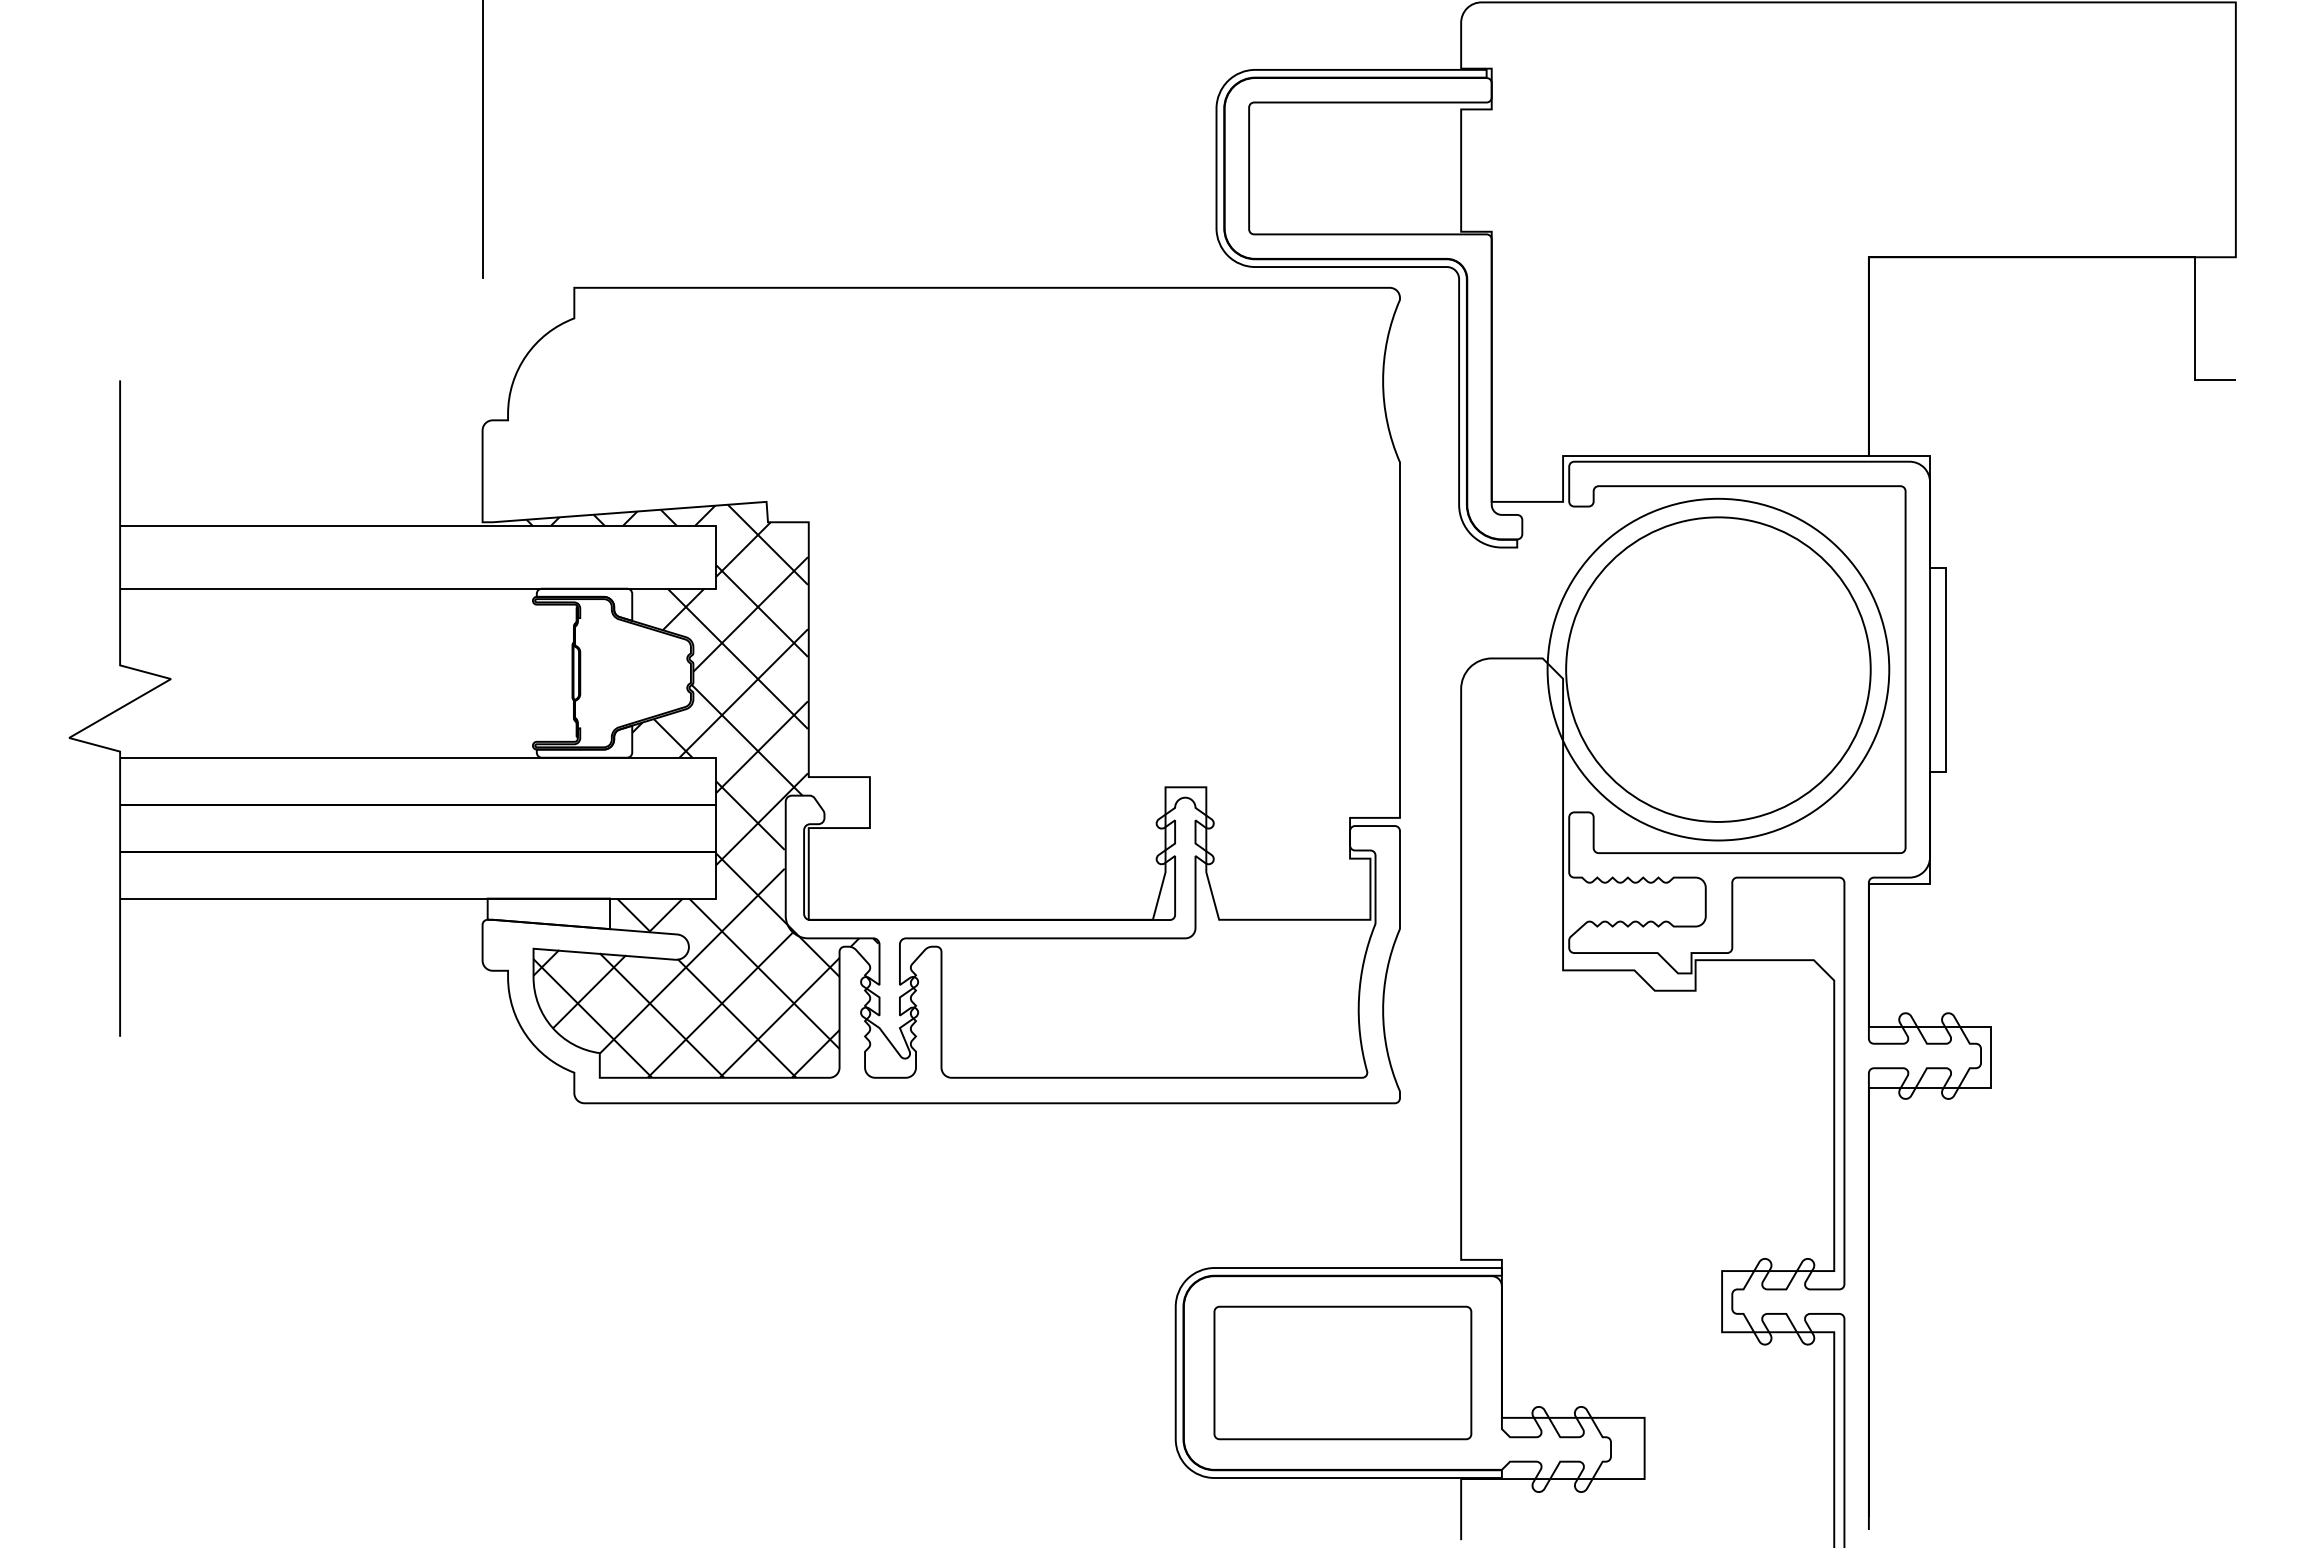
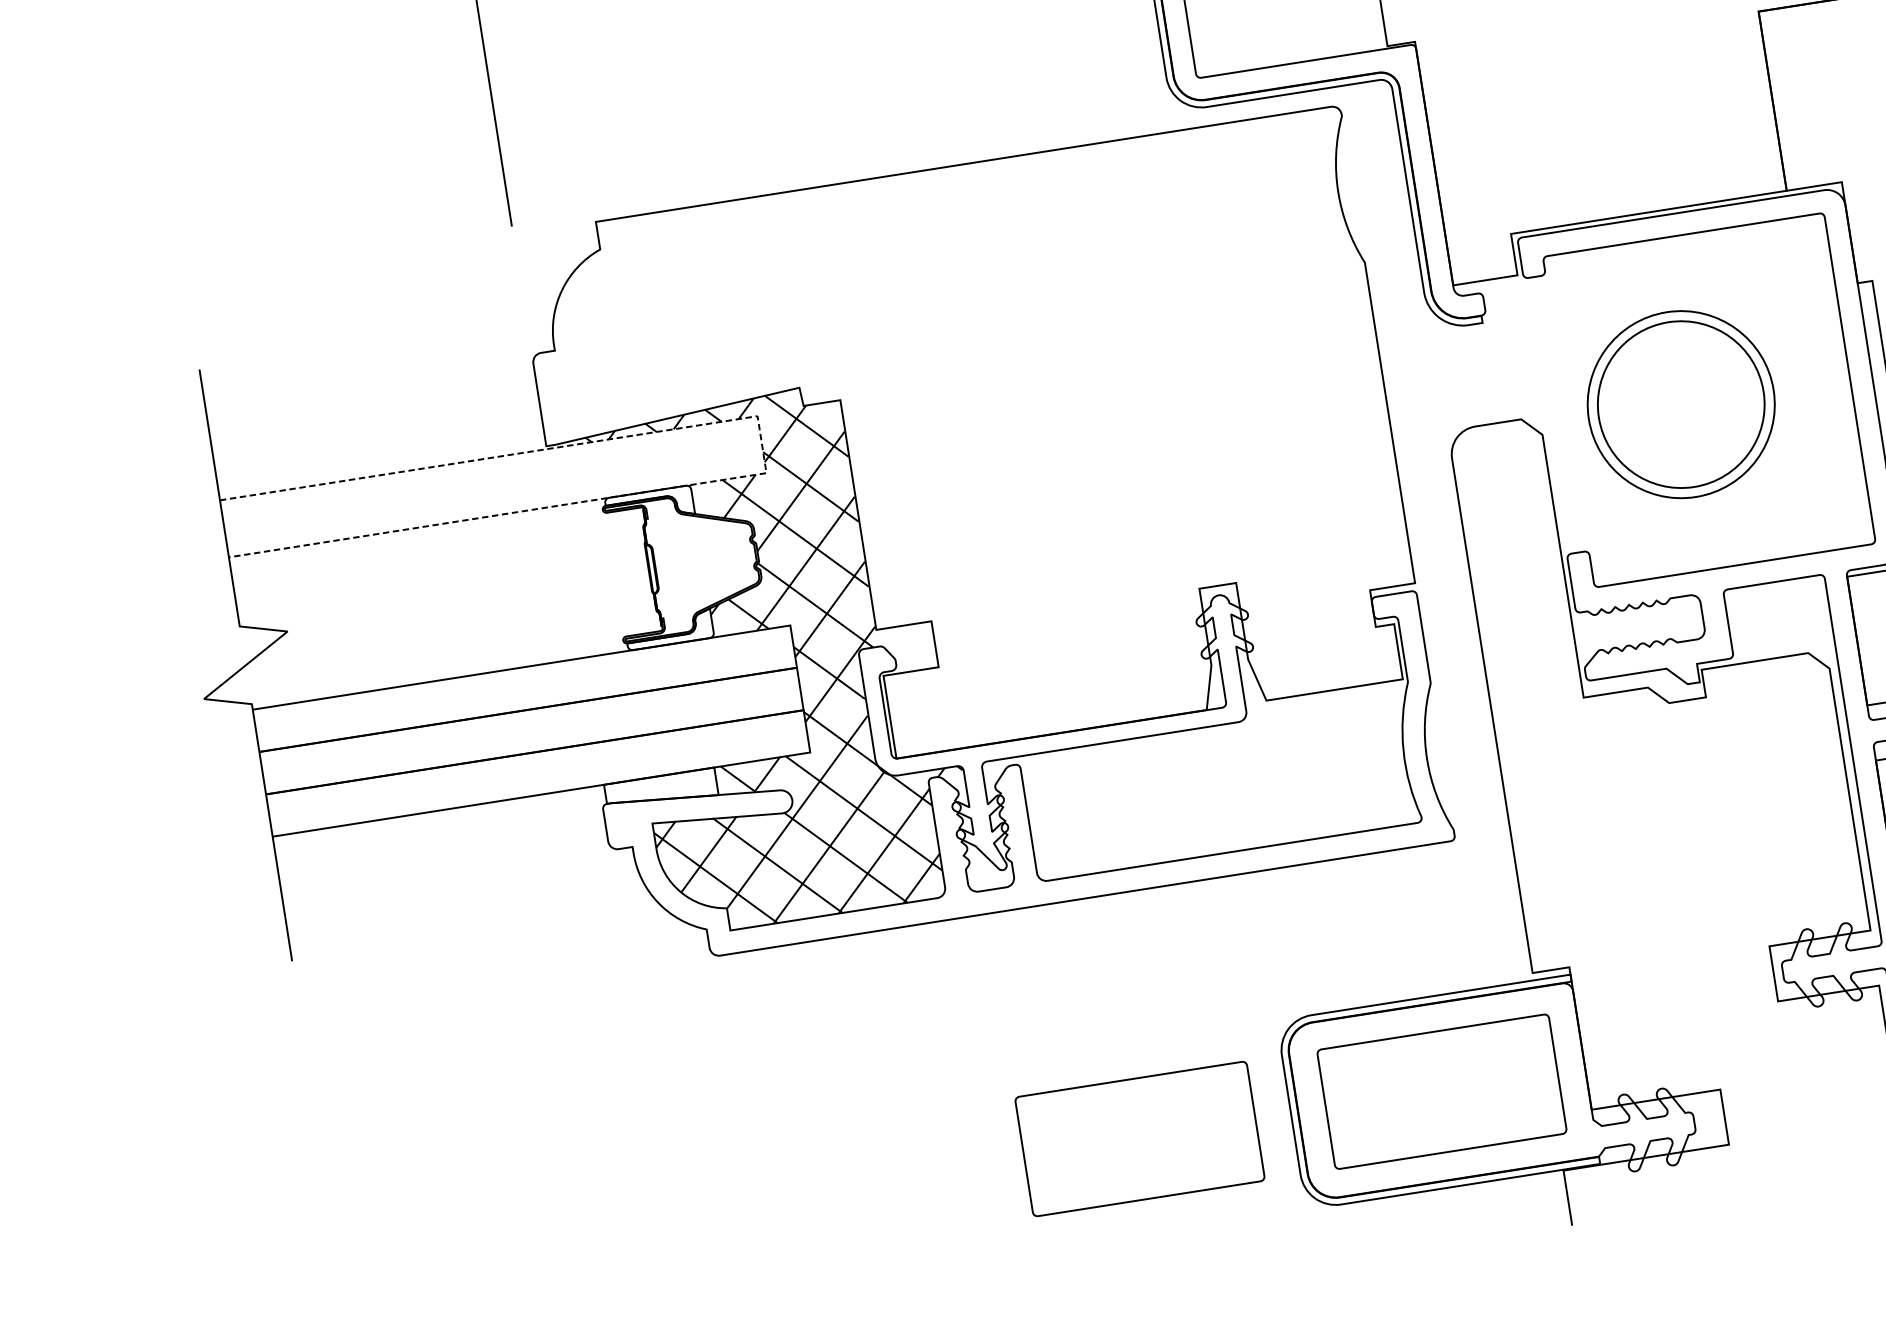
line: (716, 557) -> (762, 444), solid -> dashed
circle: (1718, 669) -> (1681, 404), size x0.6
circle: (1718, 669) -> (1681, 404), size x0.6
part: (1007, 1372) -> (1139, 1138), added

